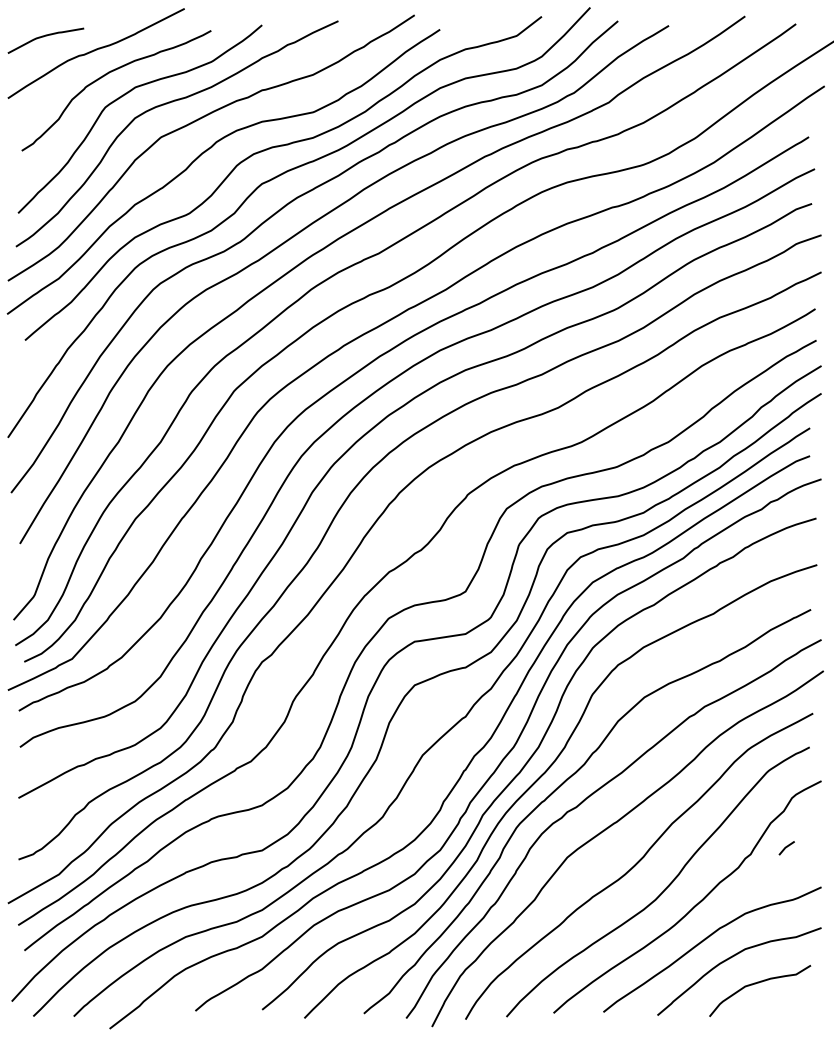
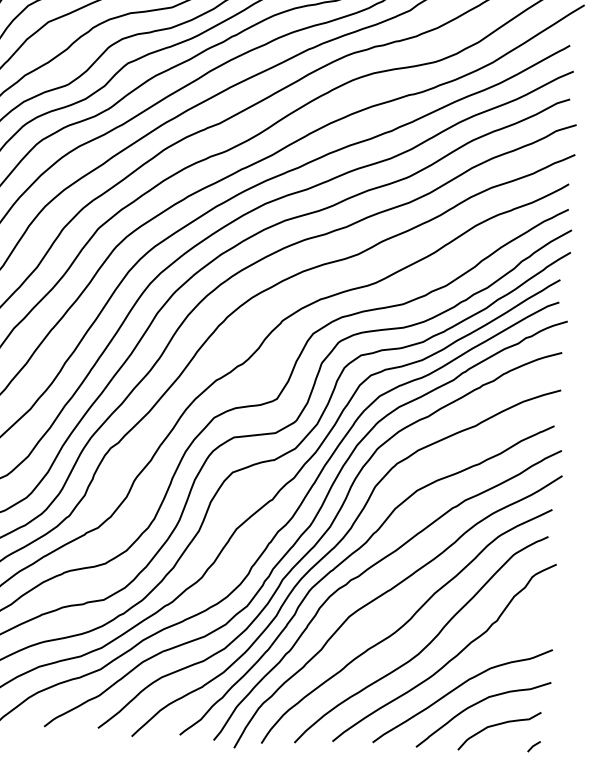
line: (786, 848) -> (533, 746), moved

